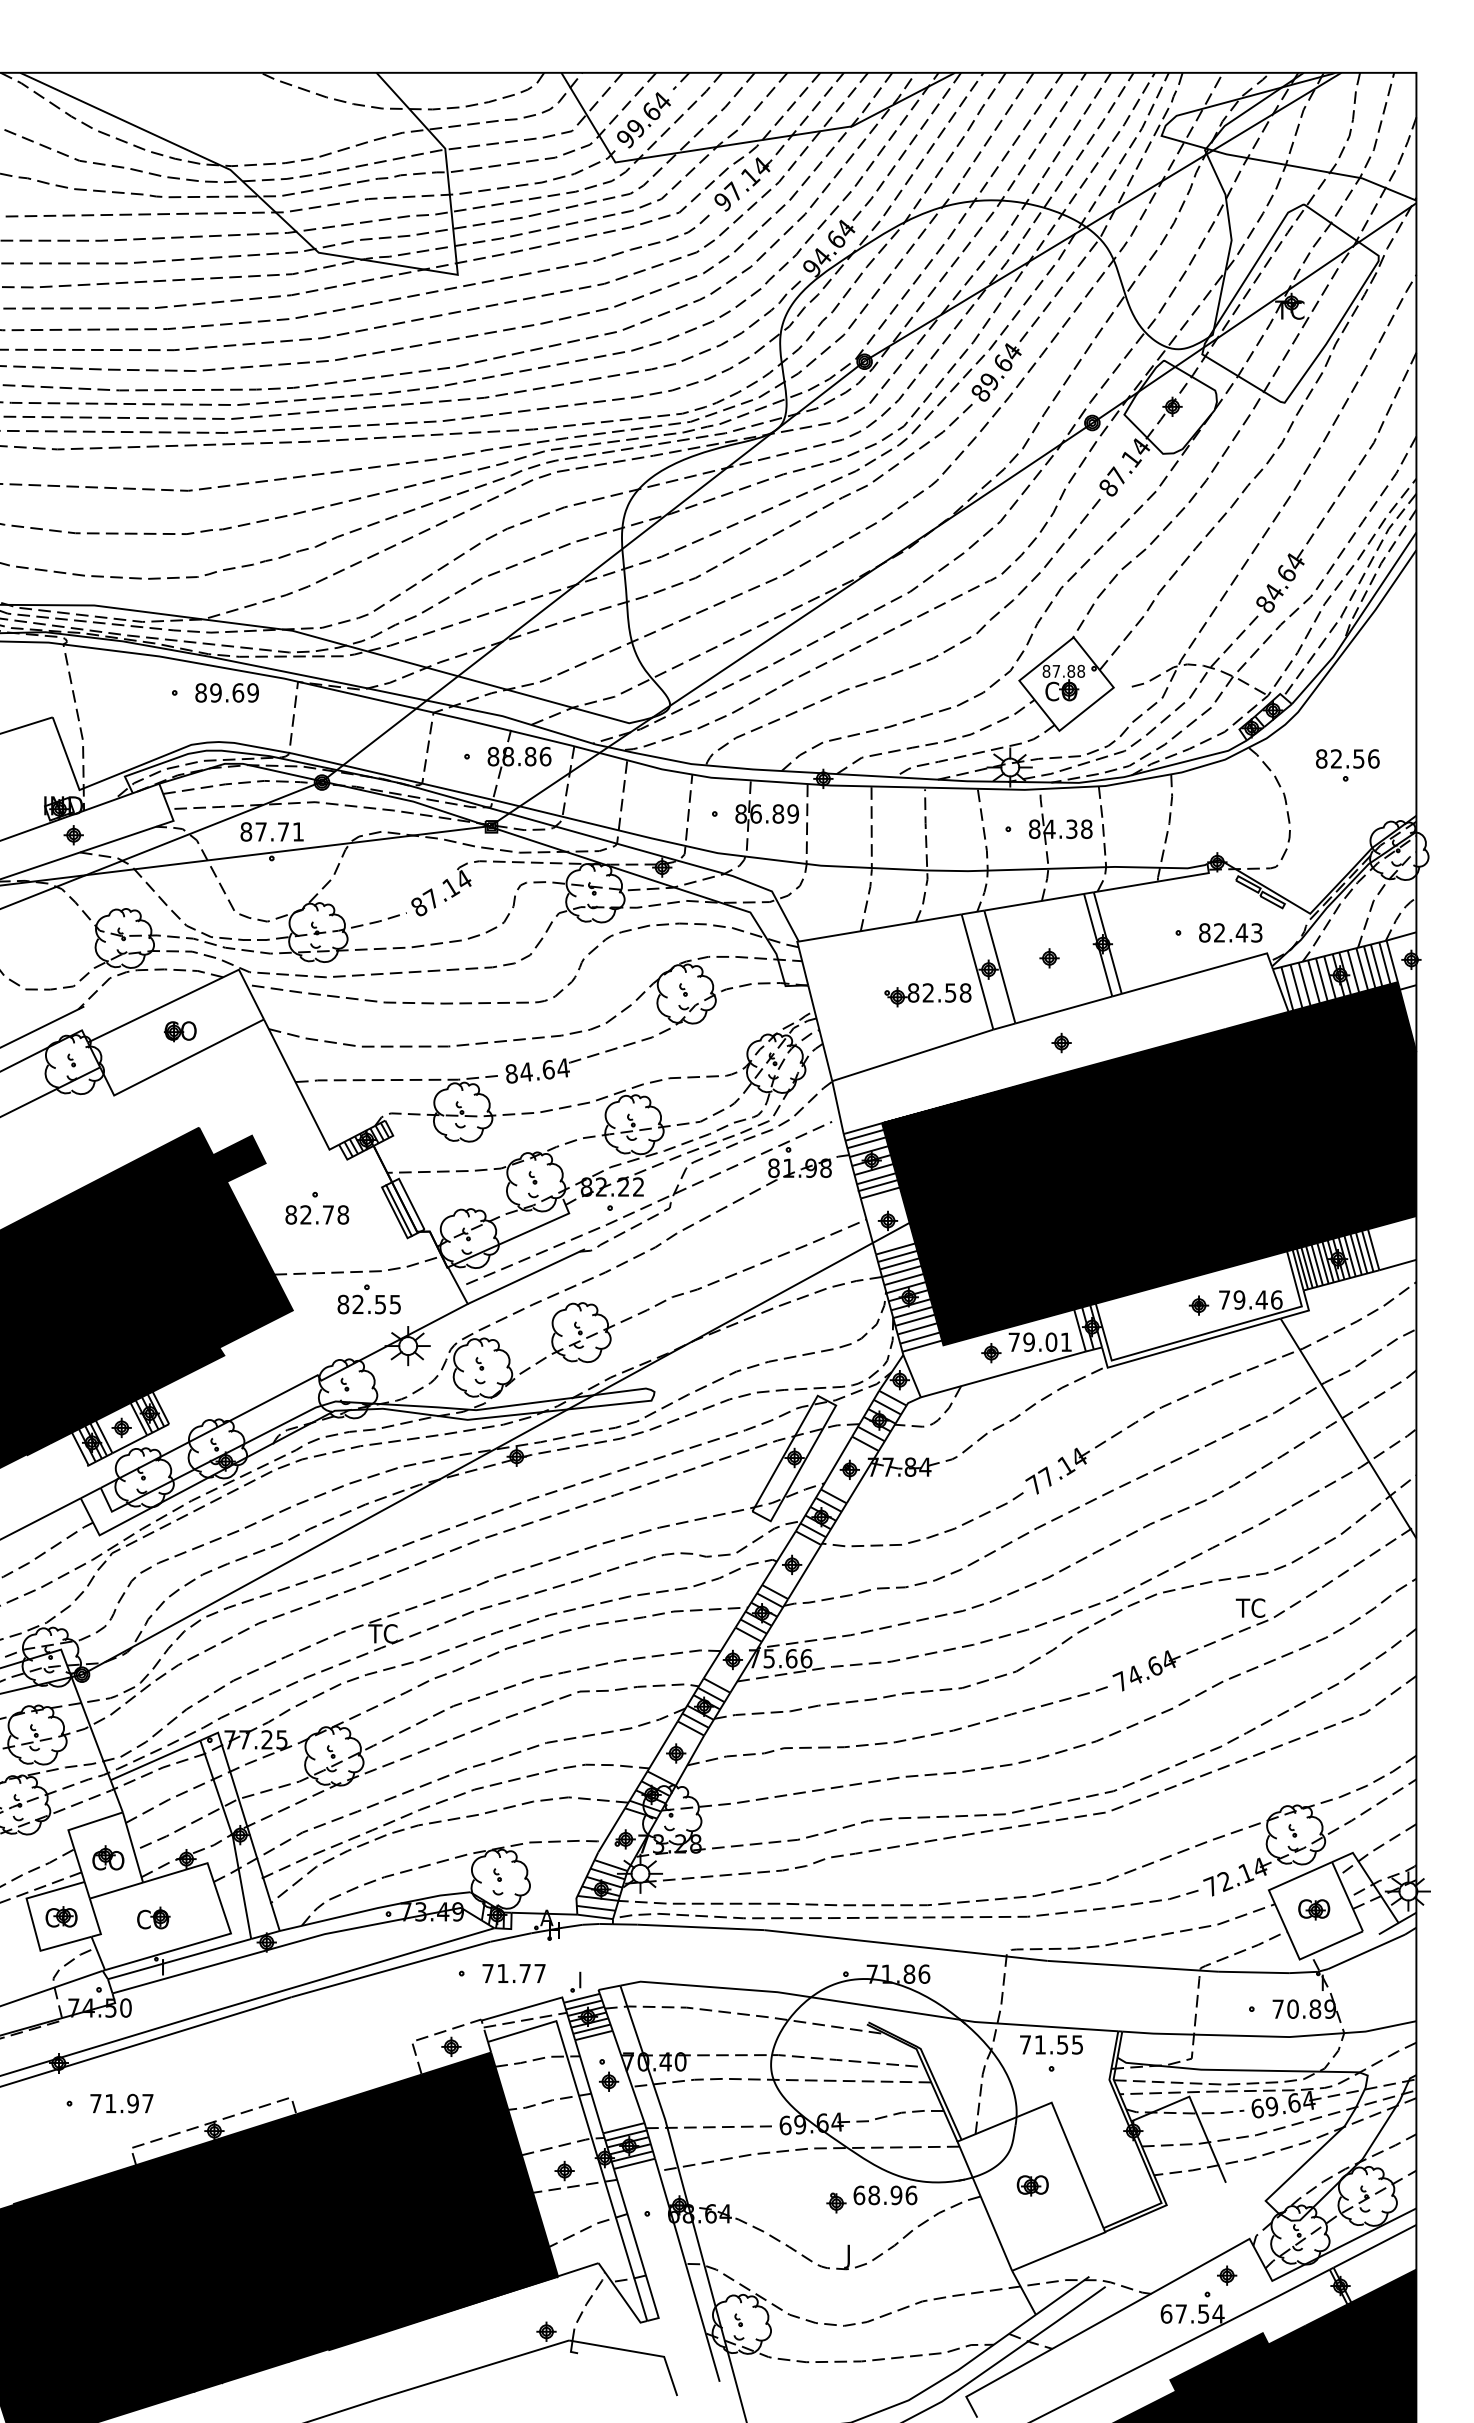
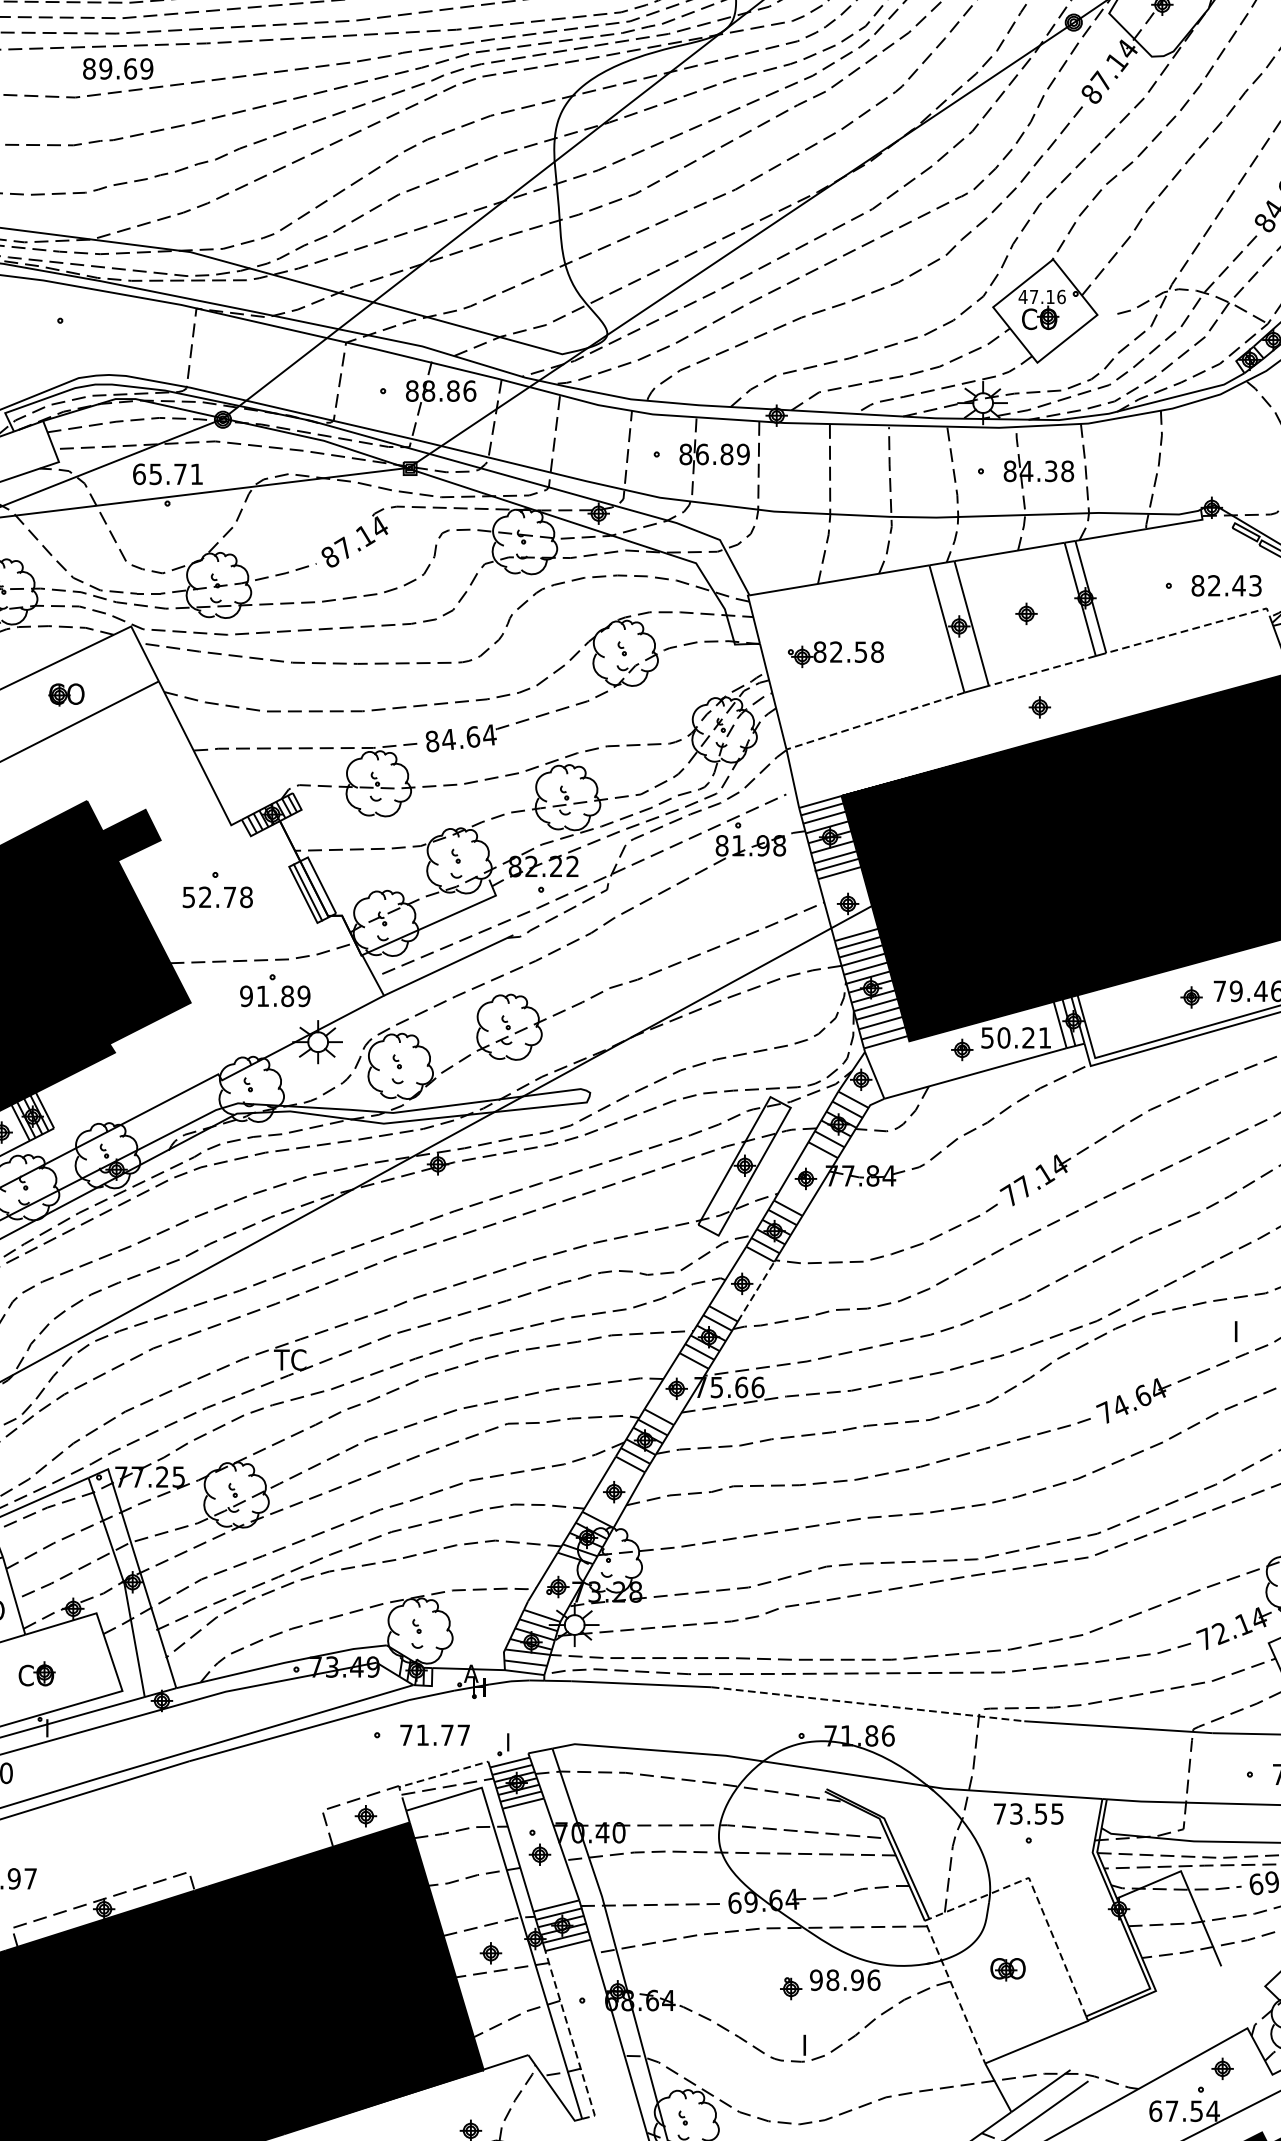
text: (1063, 670) -> (1041, 295), 87.88 -> 47.16
text: (226, 692) -> (117, 68), moved
text: (253, 831) -> (147, 473), 87.71 -> 65.71
line: (1201, 971) -> (1194, 628), solid -> dashed
part: (927, 995) -> (835, 654), moved
line: (1063, 1010) -> (1041, 671), solid -> dashed
line: (912, 1055) -> (875, 721), solid -> dashed
text: (291, 1214) -> (189, 896), 82.78 -> 52.78
text: (369, 1304) -> (275, 996), 82.55 -> 91.89
text: (1032, 1342) -> (1007, 1038), 79.01 -> 50.21
line: (804, 1572) -> (755, 1292), solid -> dashed
text: (1250, 1607) -> (1248, 1330), TC -> I
line: (906, 1945) -> (868, 1704), solid -> dashed
line: (524, 2008) -> (446, 1773), solid -> dashed
text: (1039, 2044) -> (1015, 1813), 71.55 -> 73.55
line: (1001, 2123) -> (973, 1900), solid -> dashed
text: (859, 2195) -> (816, 1980), 68.96 -> 98.96
line: (638, 2249) -> (572, 2039), solid -> dashed
text: (846, 2265) -> (802, 2057), J -> I

